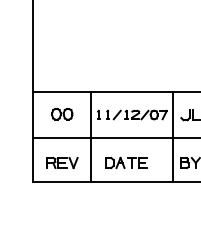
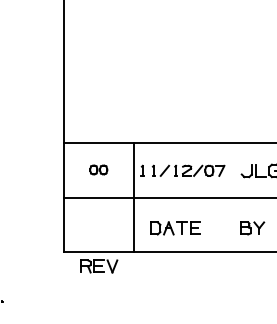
part: (61, 113) -> (98, 169), size x0.7
line: (172, 136) -> (231, 196), removed
part: (62, 163) -> (99, 266), moved

